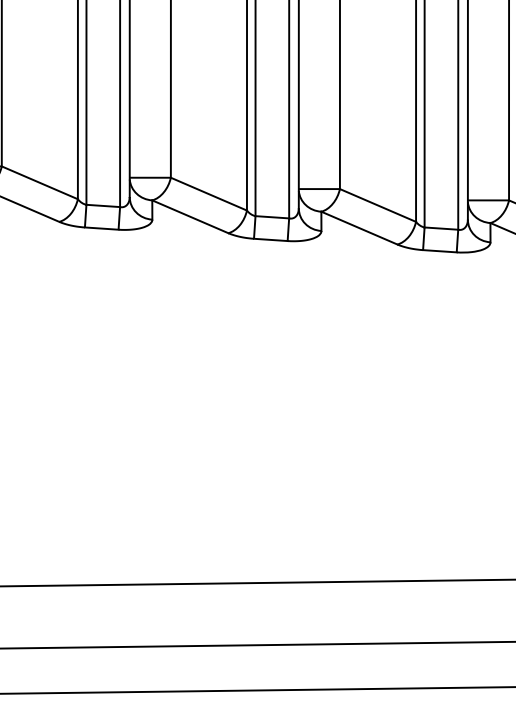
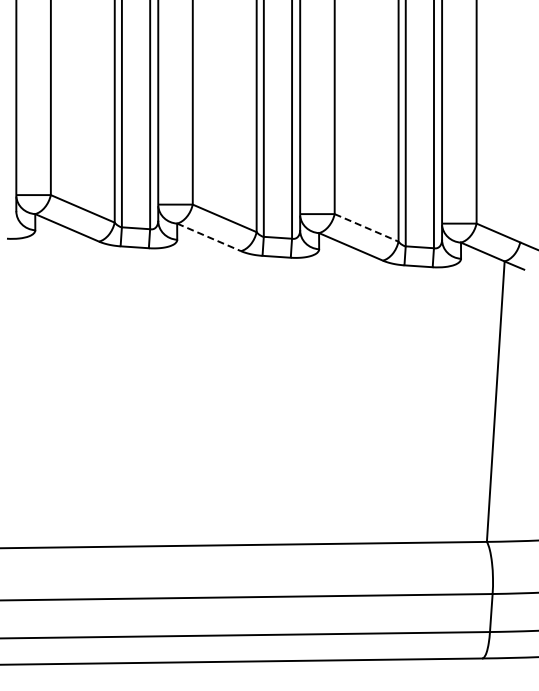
line: (377, 205) -> (366, 227), solid -> dashed
line: (190, 216) -> (209, 237), solid -> dashed

